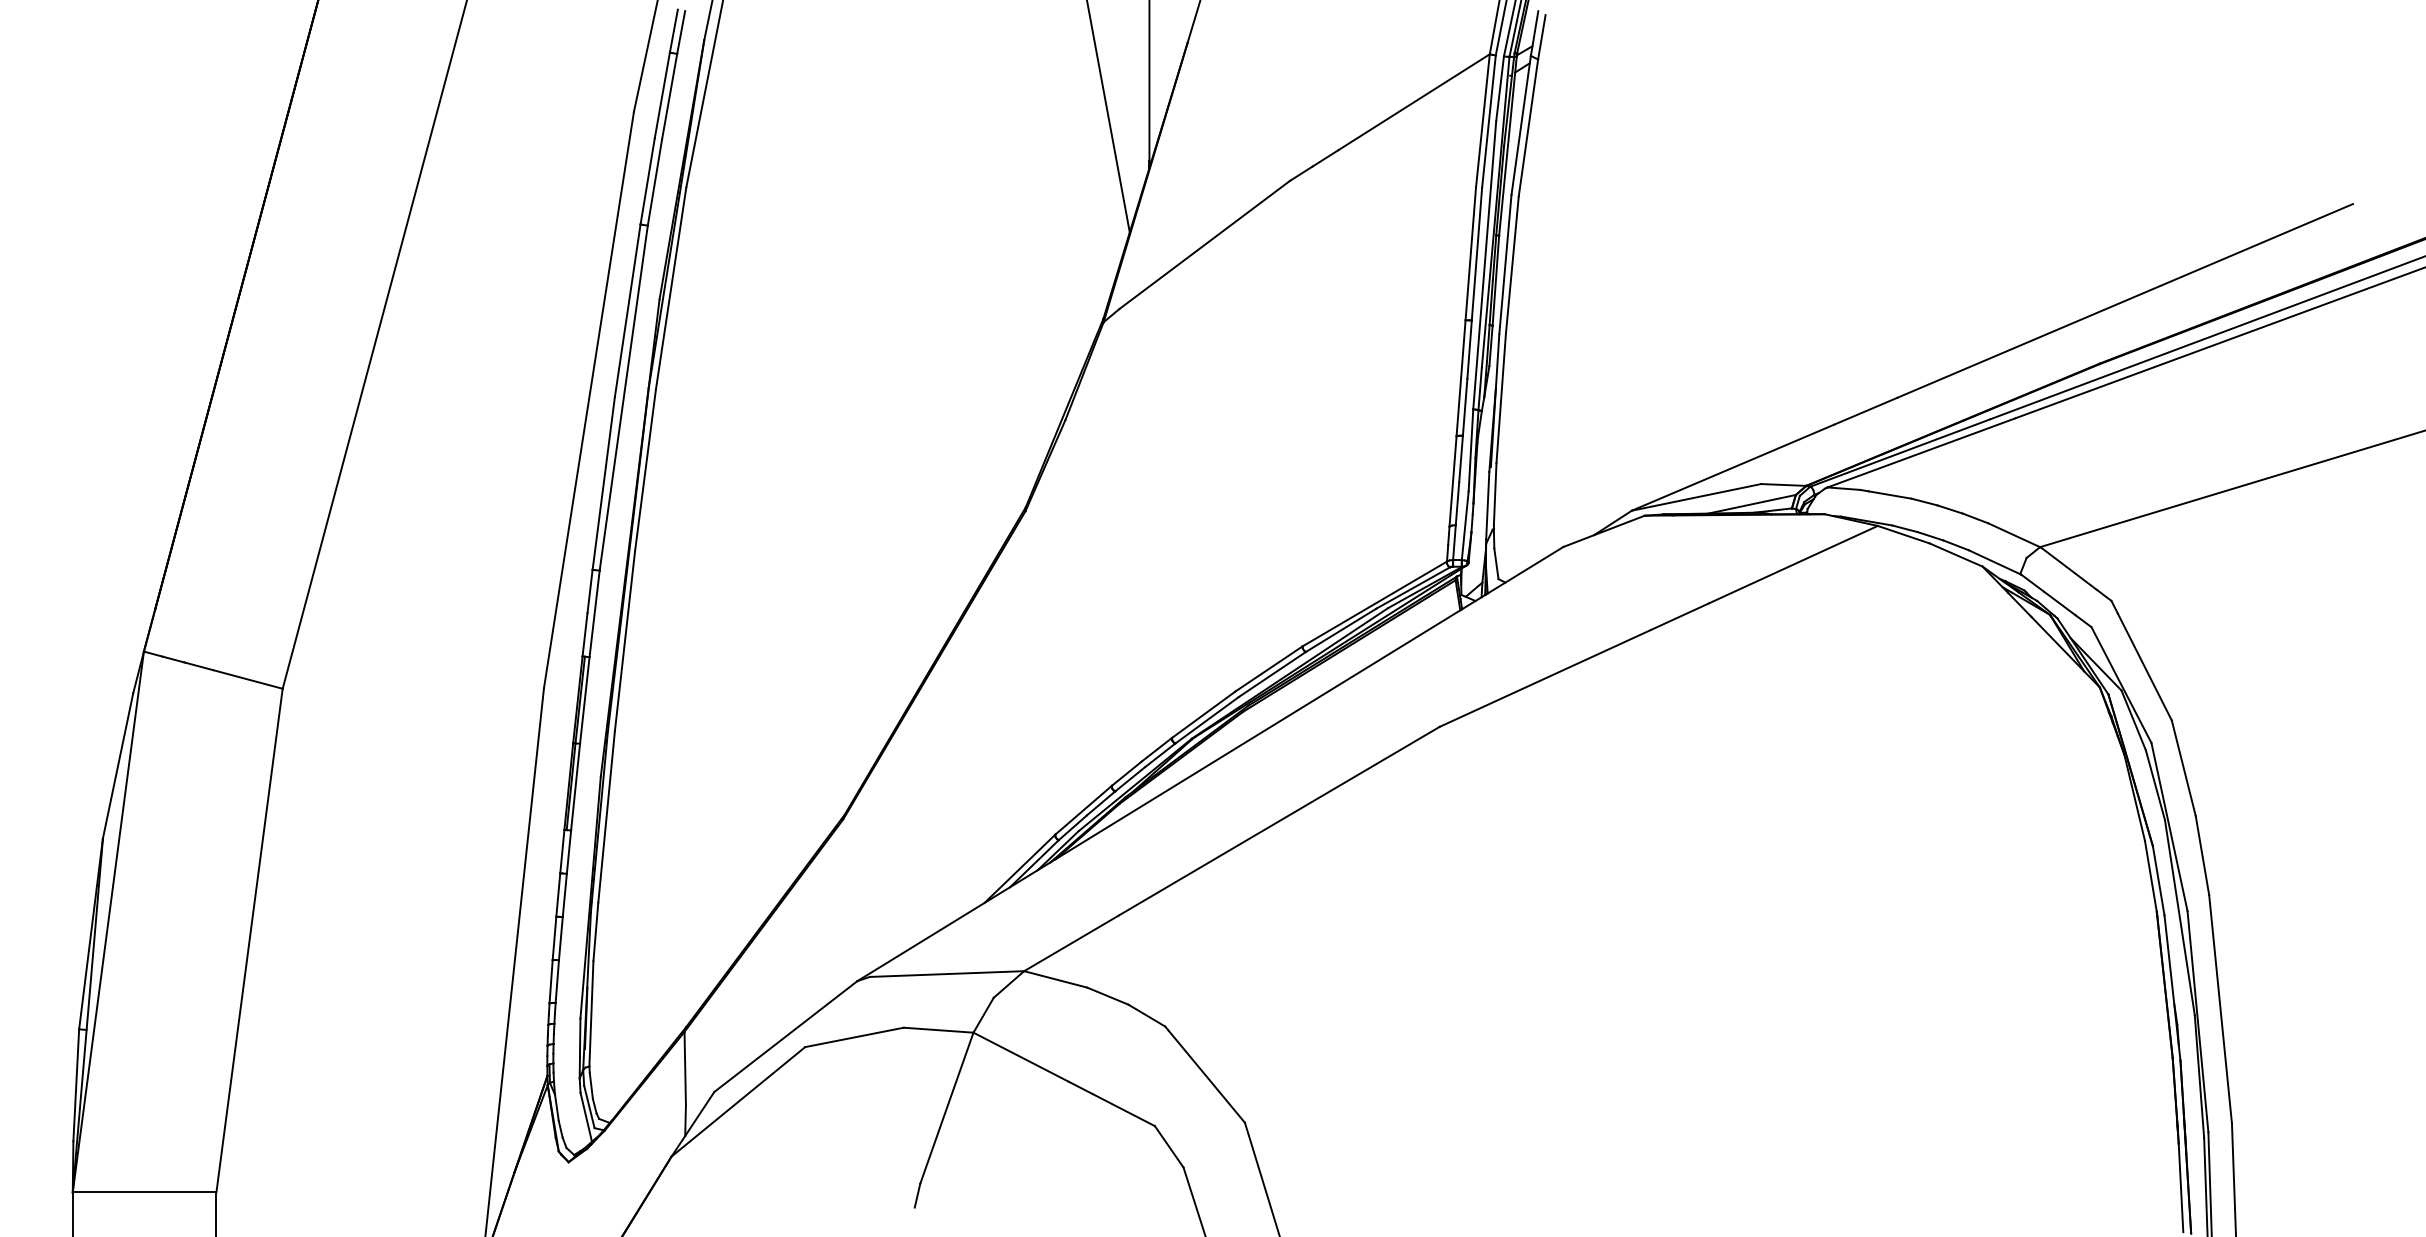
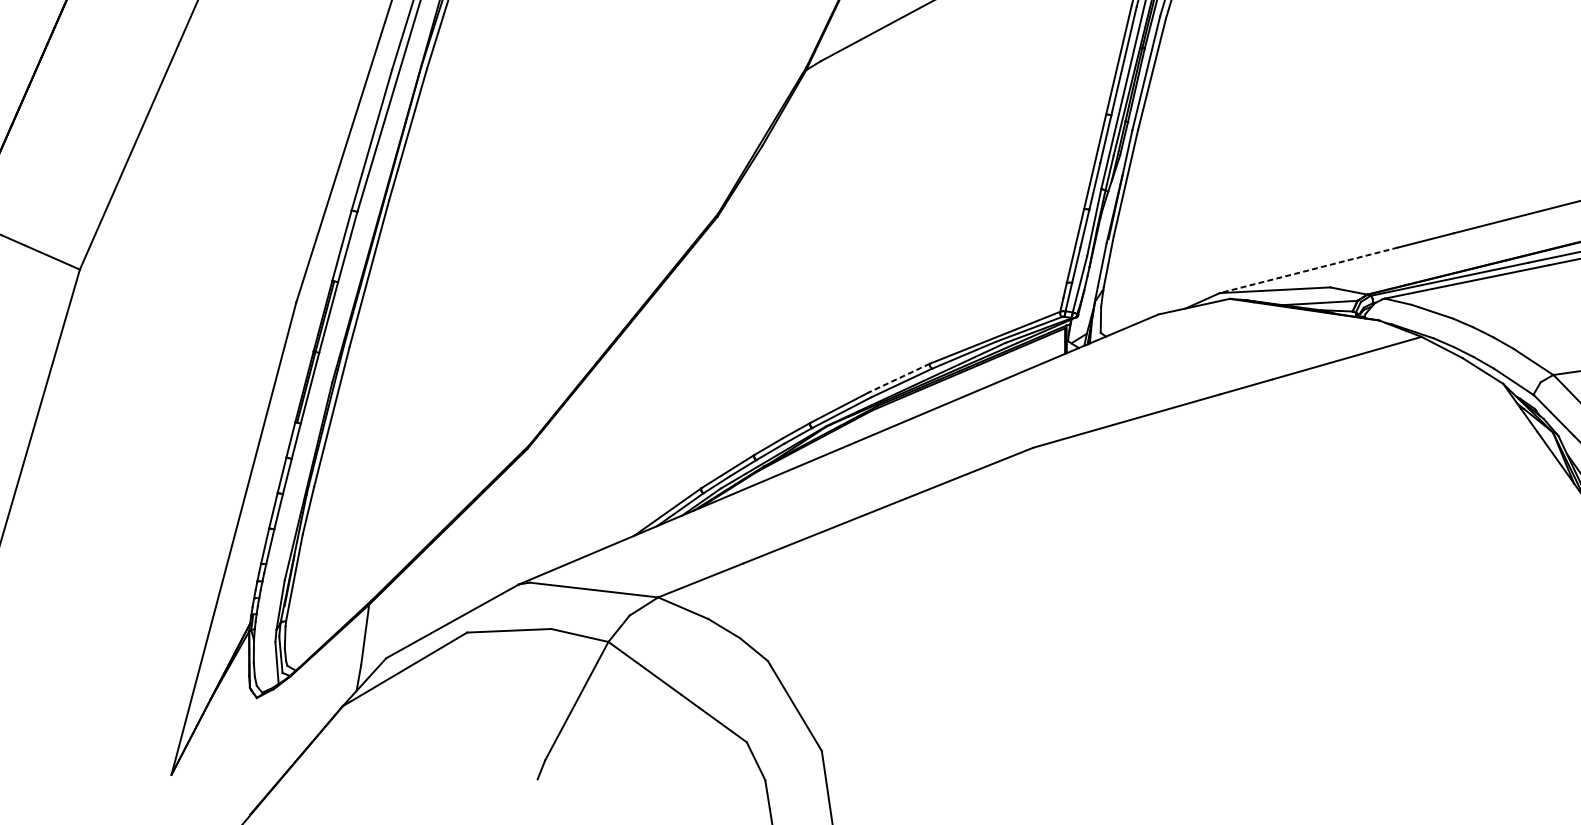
line: (1732, 467) -> (1308, 270), solid -> dashed
line: (1268, 669) -> (898, 378), solid -> dashed

